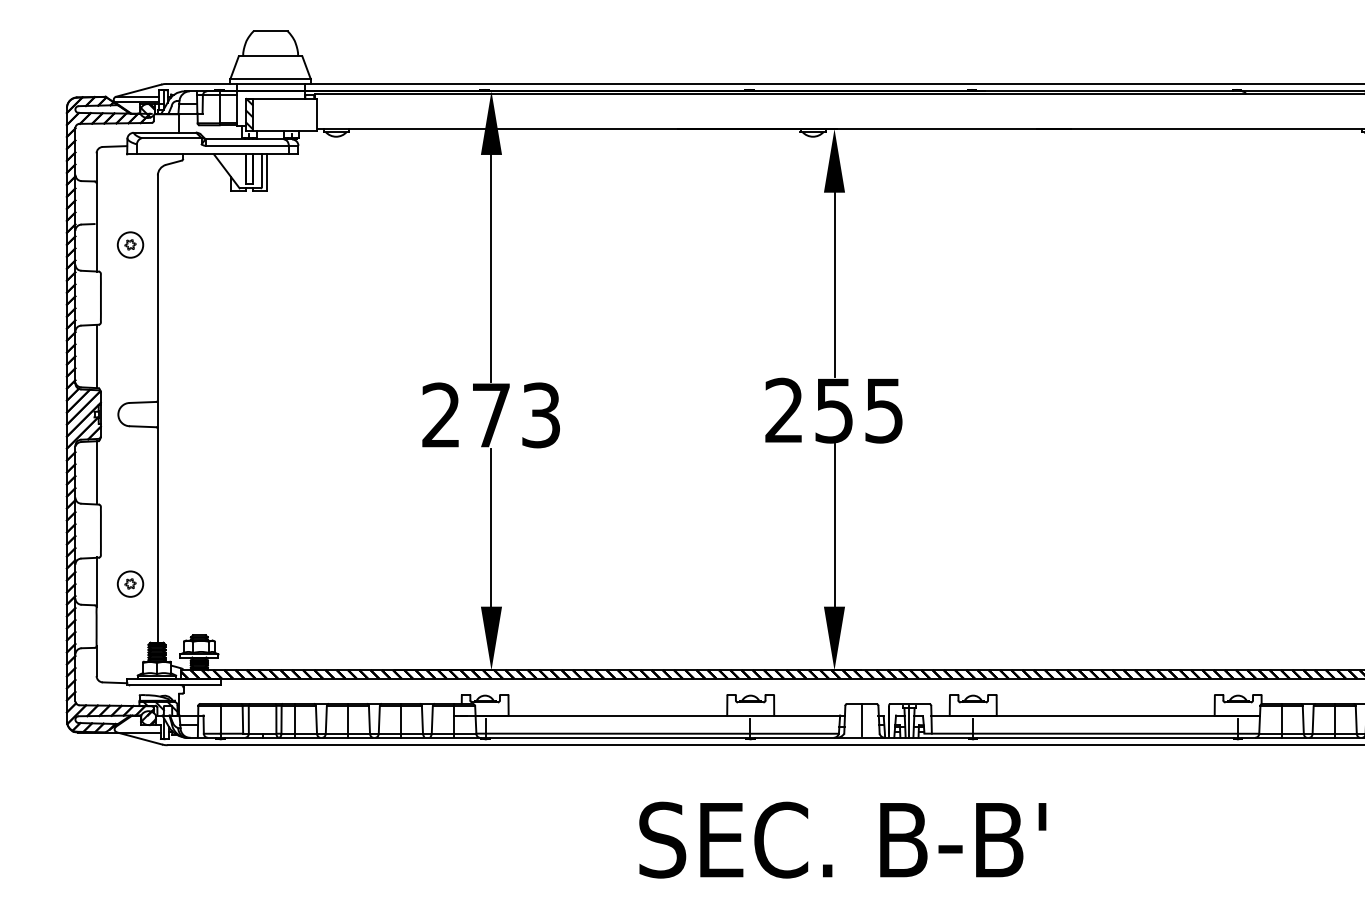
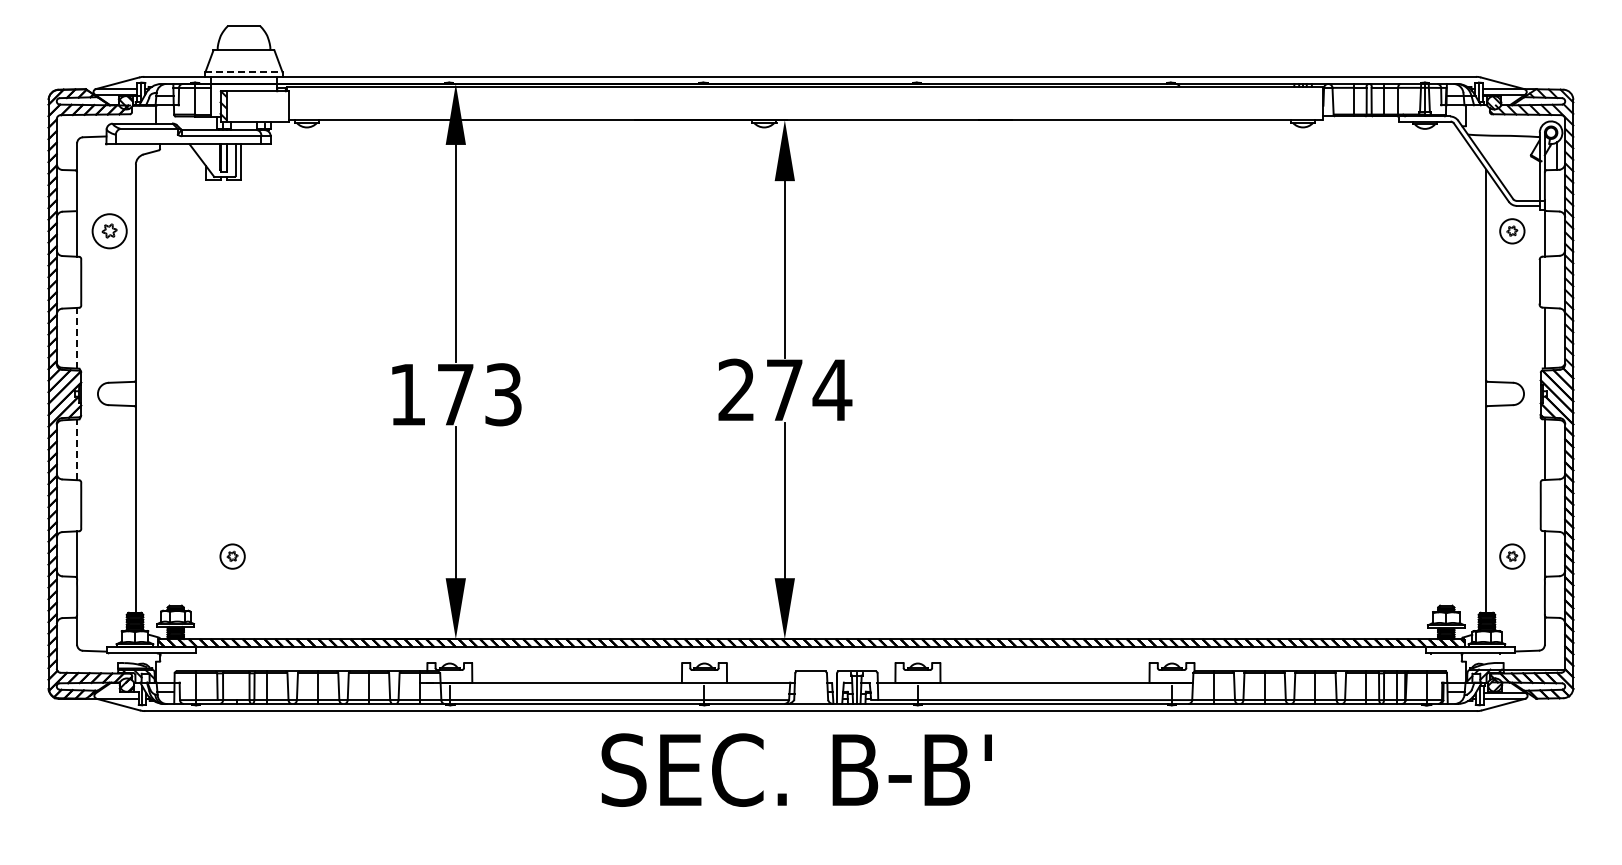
line: (270, 79) -> (243, 72), solid -> dashed
part: (130, 245) -> (109, 231), size x1.4
line: (97, 355) -> (77, 337), solid -> dashed
text: (860, 410) -> (809, 390), 255 -> 274
text: (440, 415) -> (406, 394), 273 -> 173
line: (97, 472) -> (77, 449), solid -> dashed
part: (130, 584) -> (232, 556), moved
line: (861, 719) -> (810, 686), removed
text: (842, 839) -> (796, 769), moved

